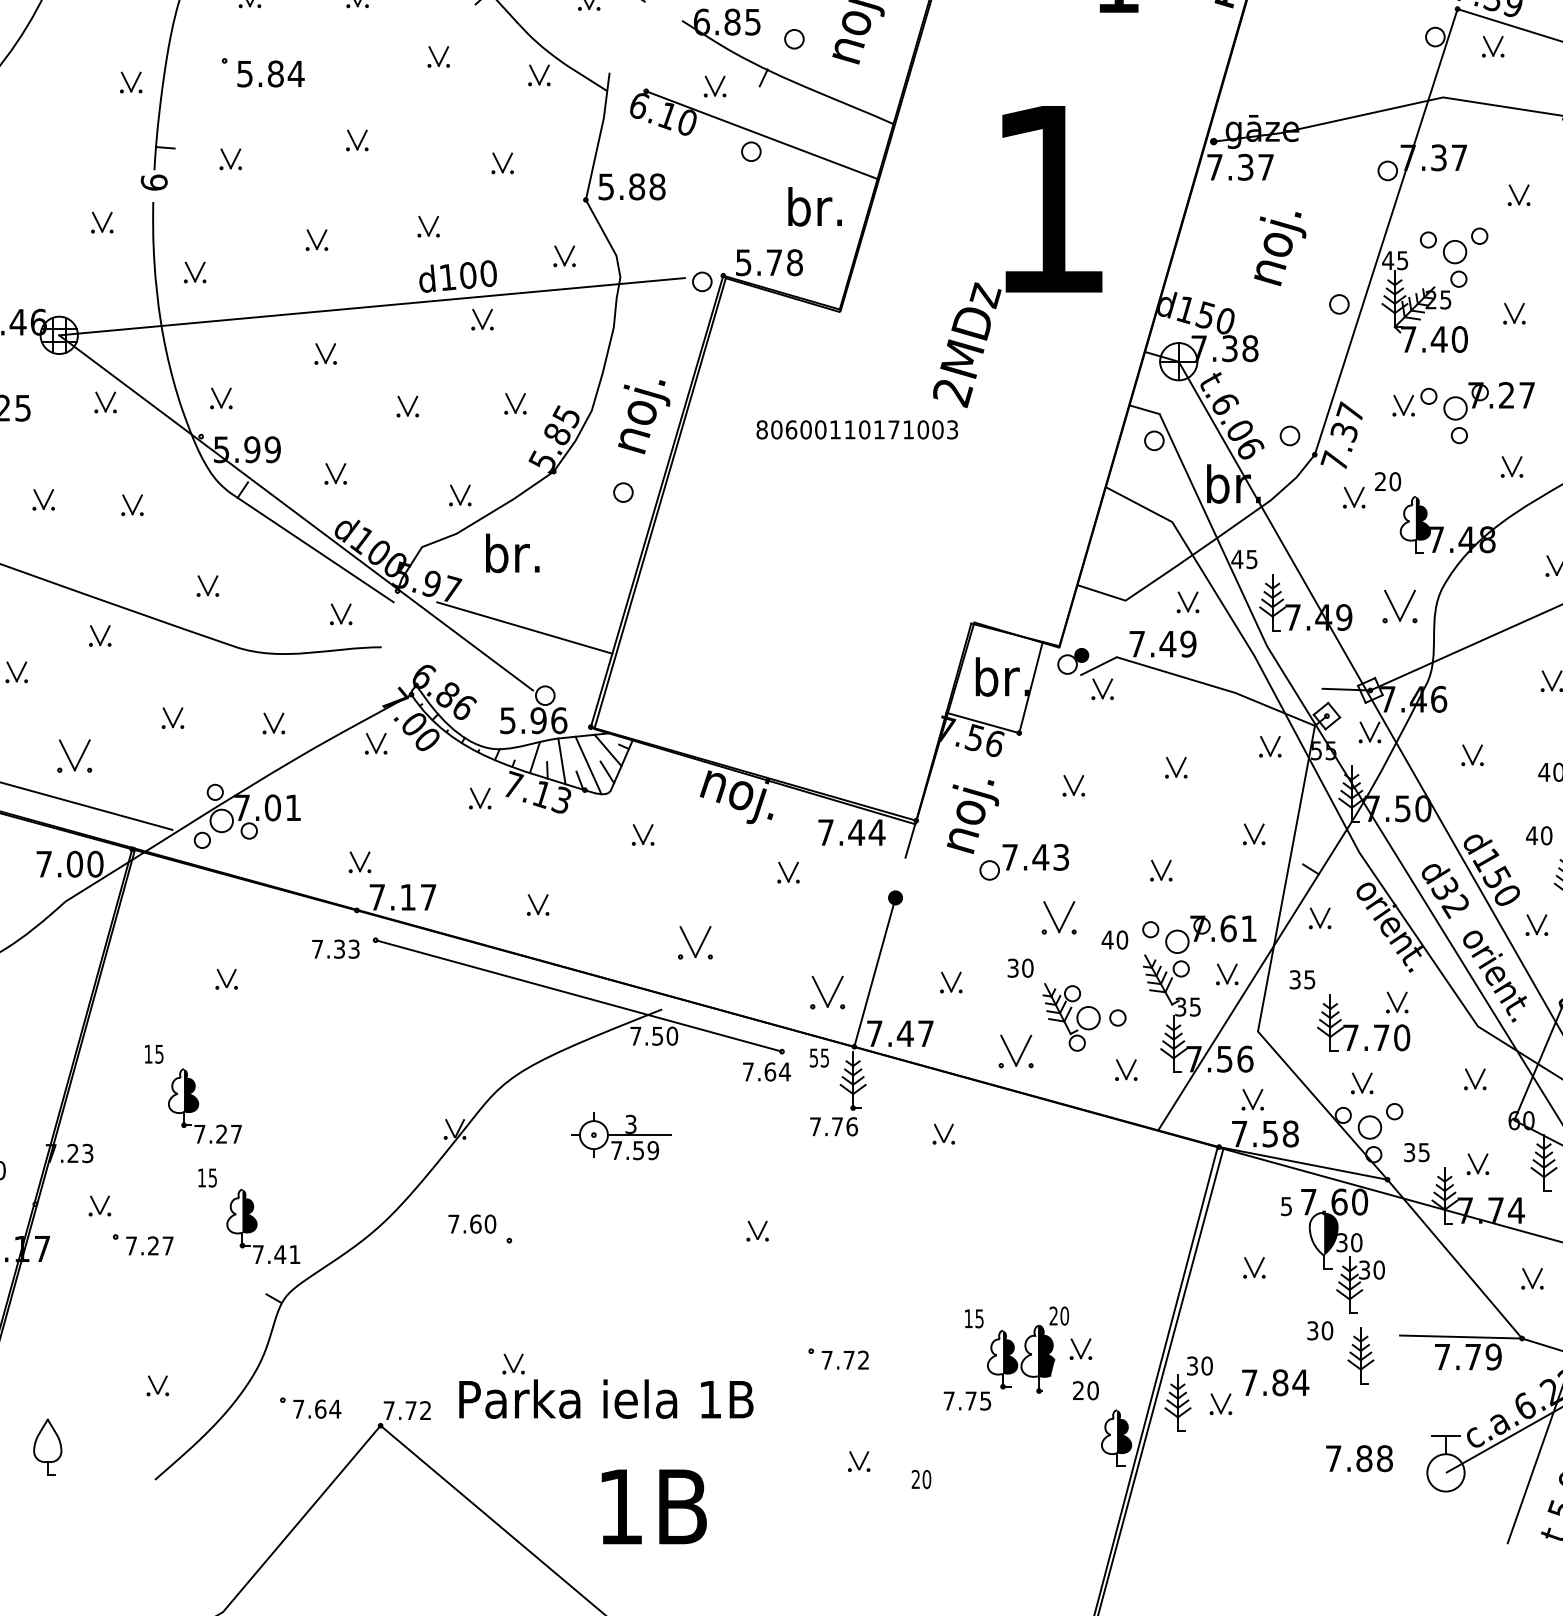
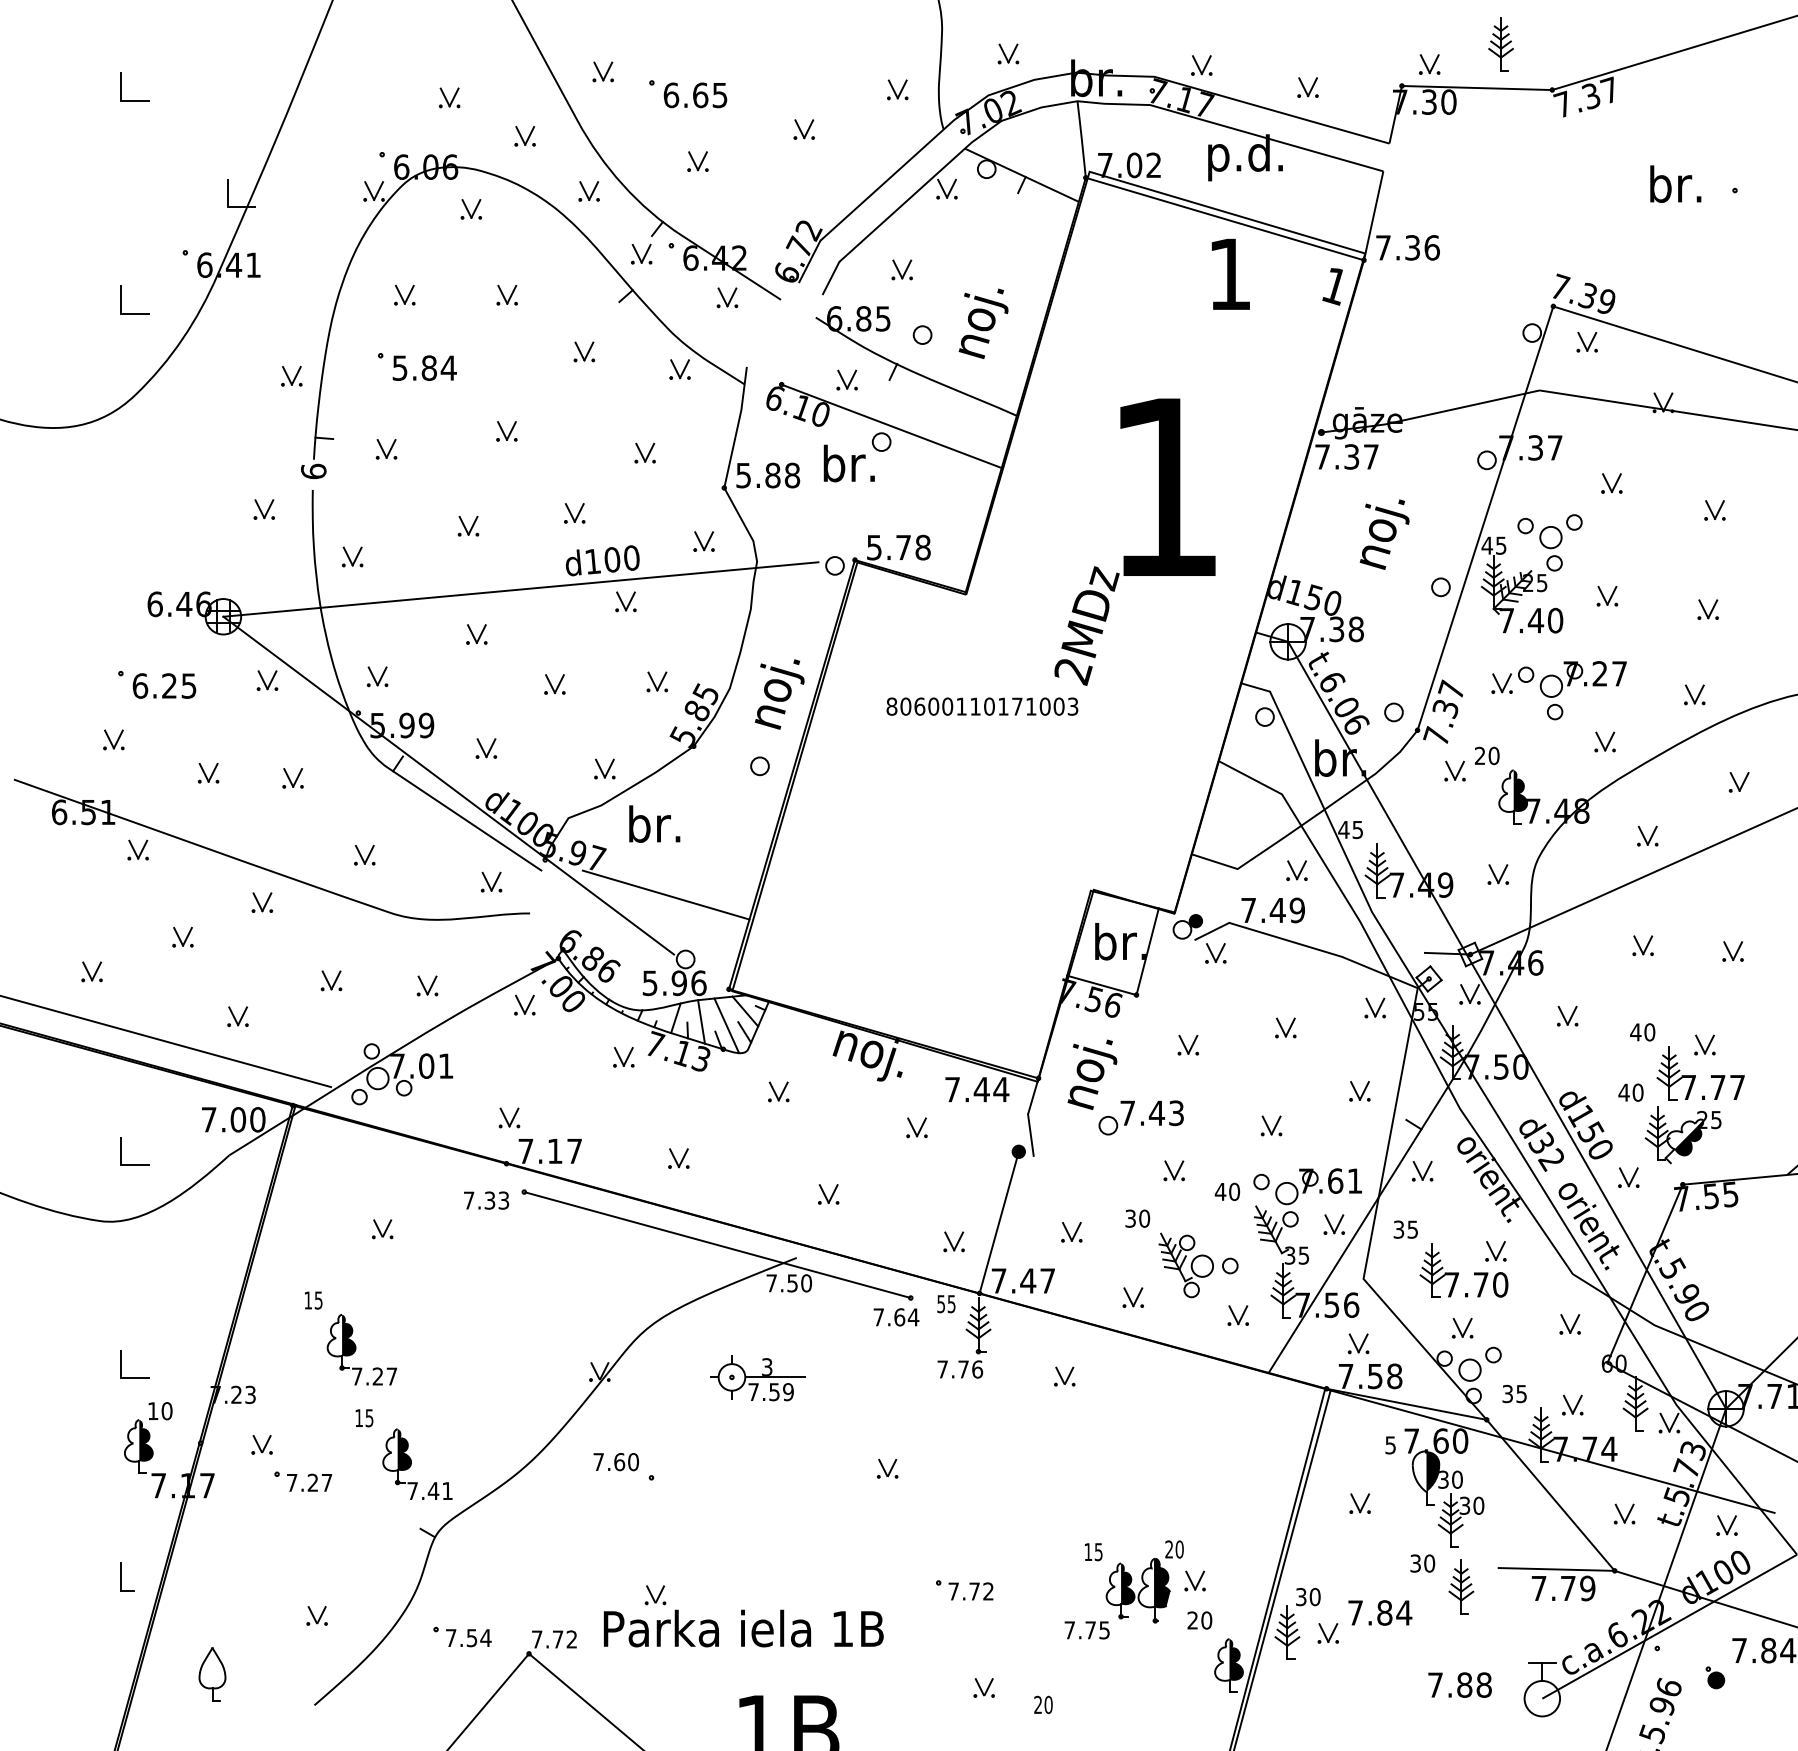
text: (814, 206) -> (848, 463), moved
part: (1398, 606) -> (1497, 874), size x0.62
part: (74, 755) -> (237, 1016), size x0.62
line: (907, 879) -> (1030, 1134), added
part: (1058, 917) -> (1173, 1170), size x0.62
part: (695, 942) -> (828, 1194), size x0.62
part: (826, 992) -> (953, 1241), size x0.62
part: (1015, 1051) -> (1132, 1297), size x0.62
text: (320, 1409) -> (471, 1638), 7.64 -> 7.54

